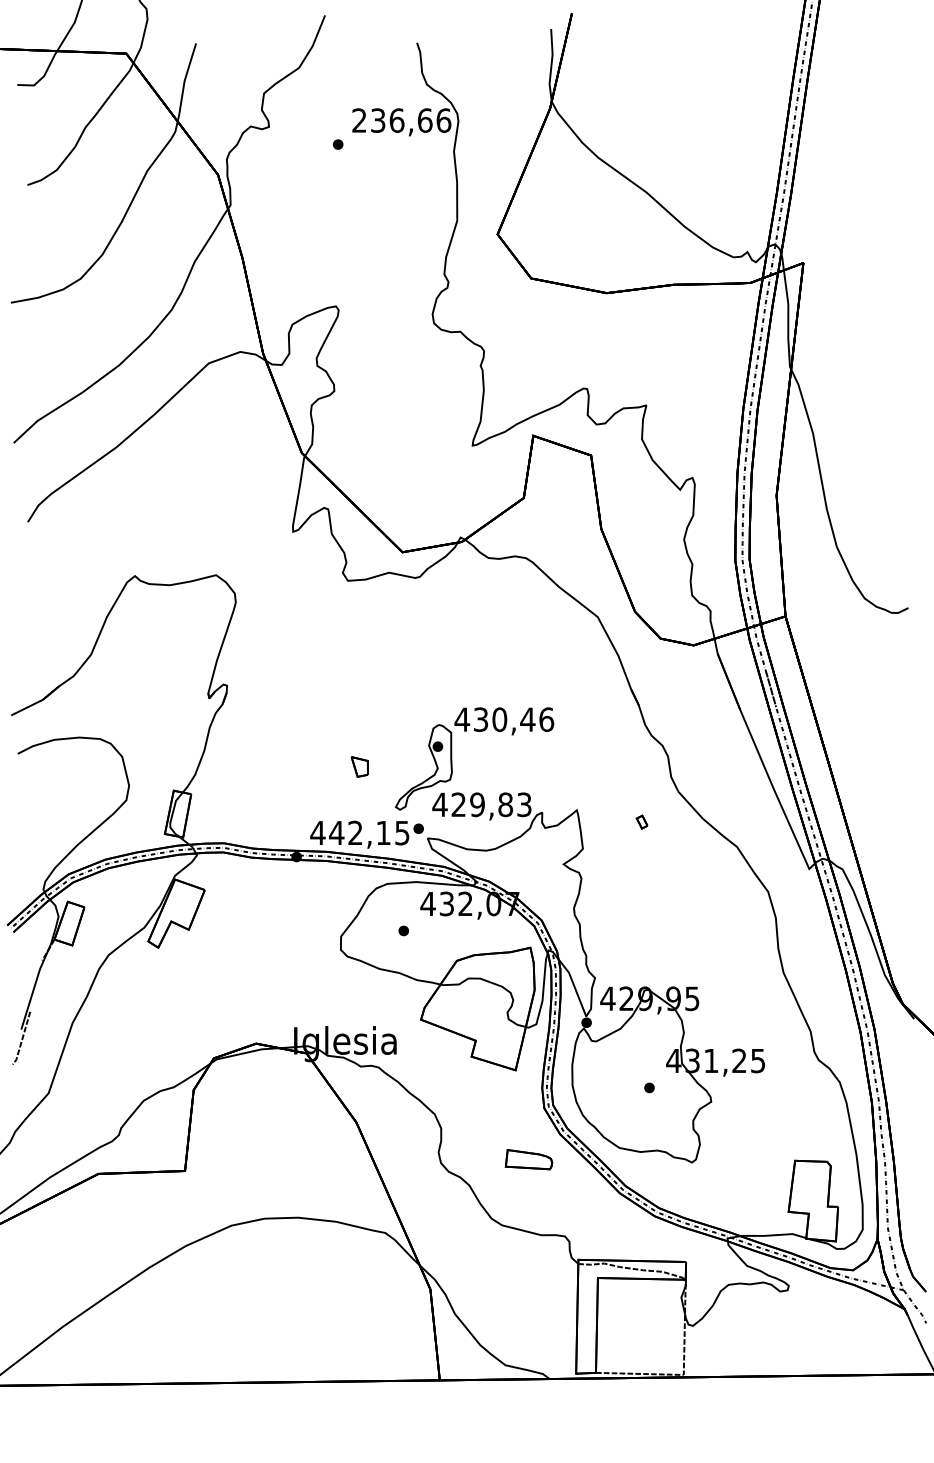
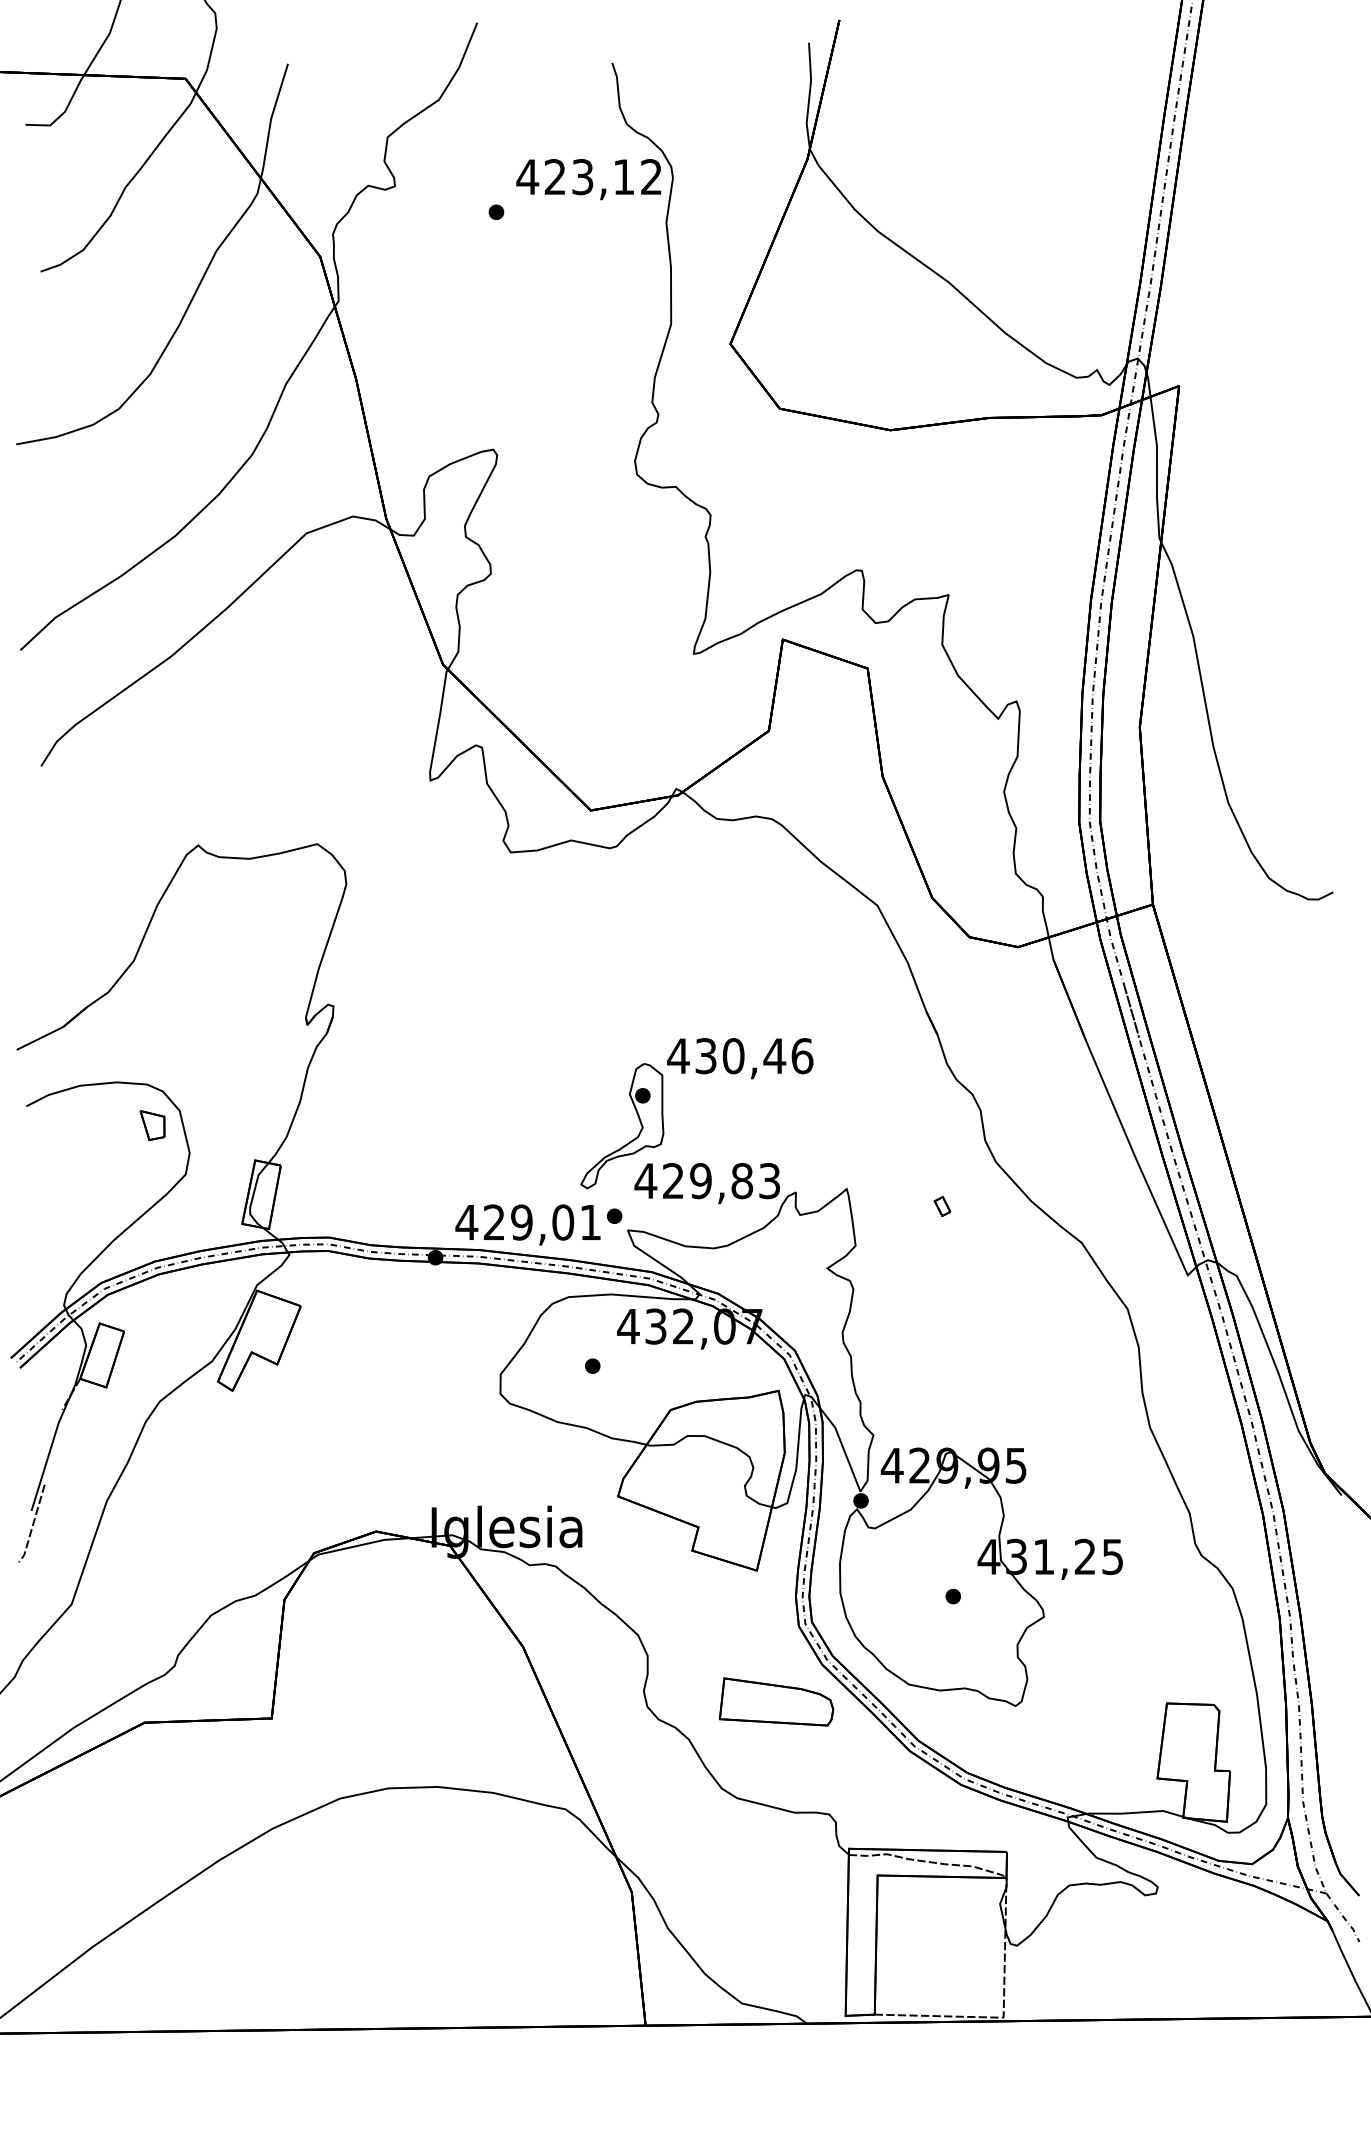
text: (401, 120) -> (589, 176), 236,66 -> 423,12
part: (359, 766) -> (152, 1124), moved
text: (369, 832) -> (542, 1221), 442,15 -> 429,01
part: (528, 1159) -> (775, 1701), size x1.67

